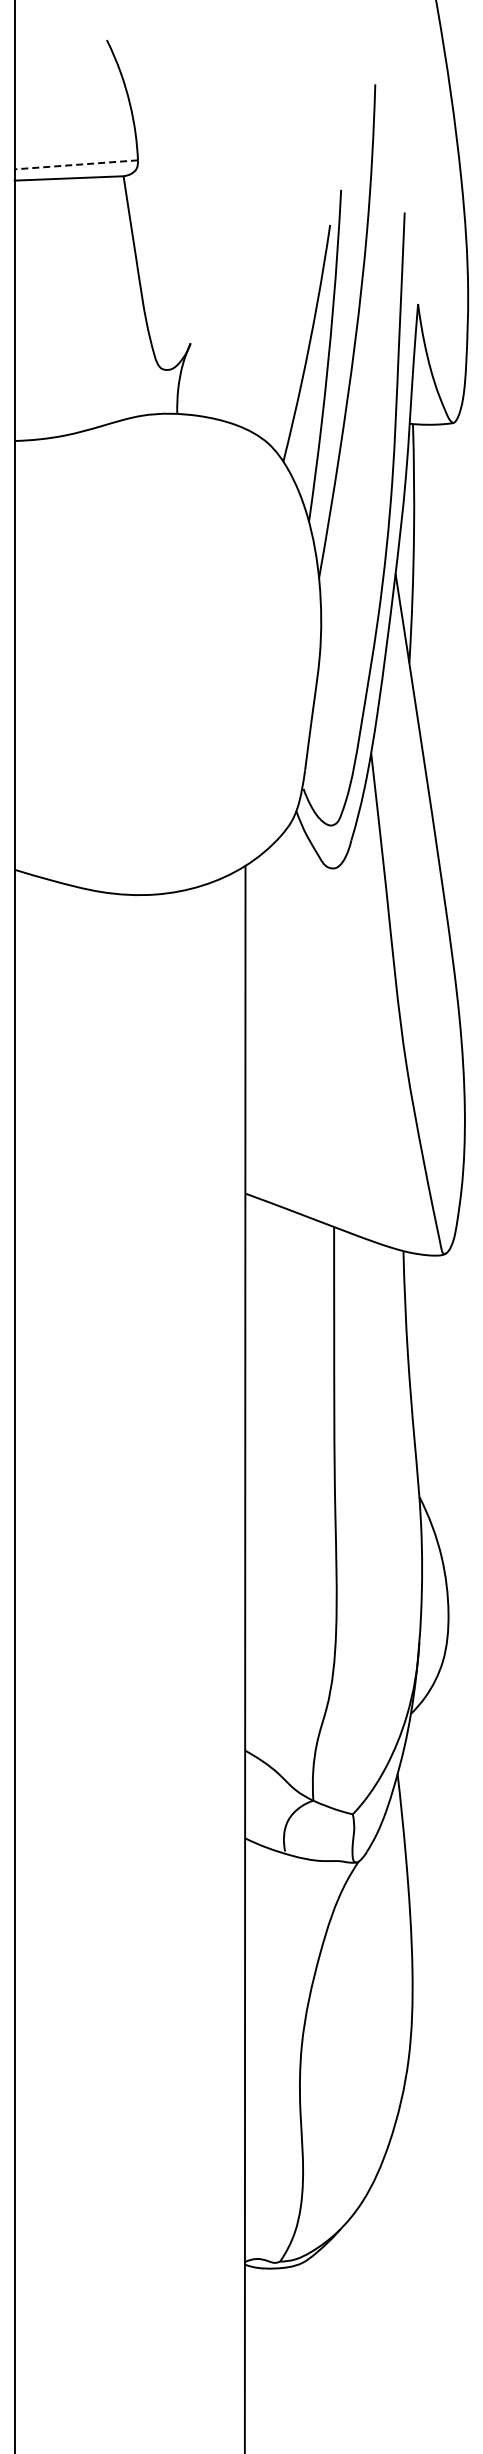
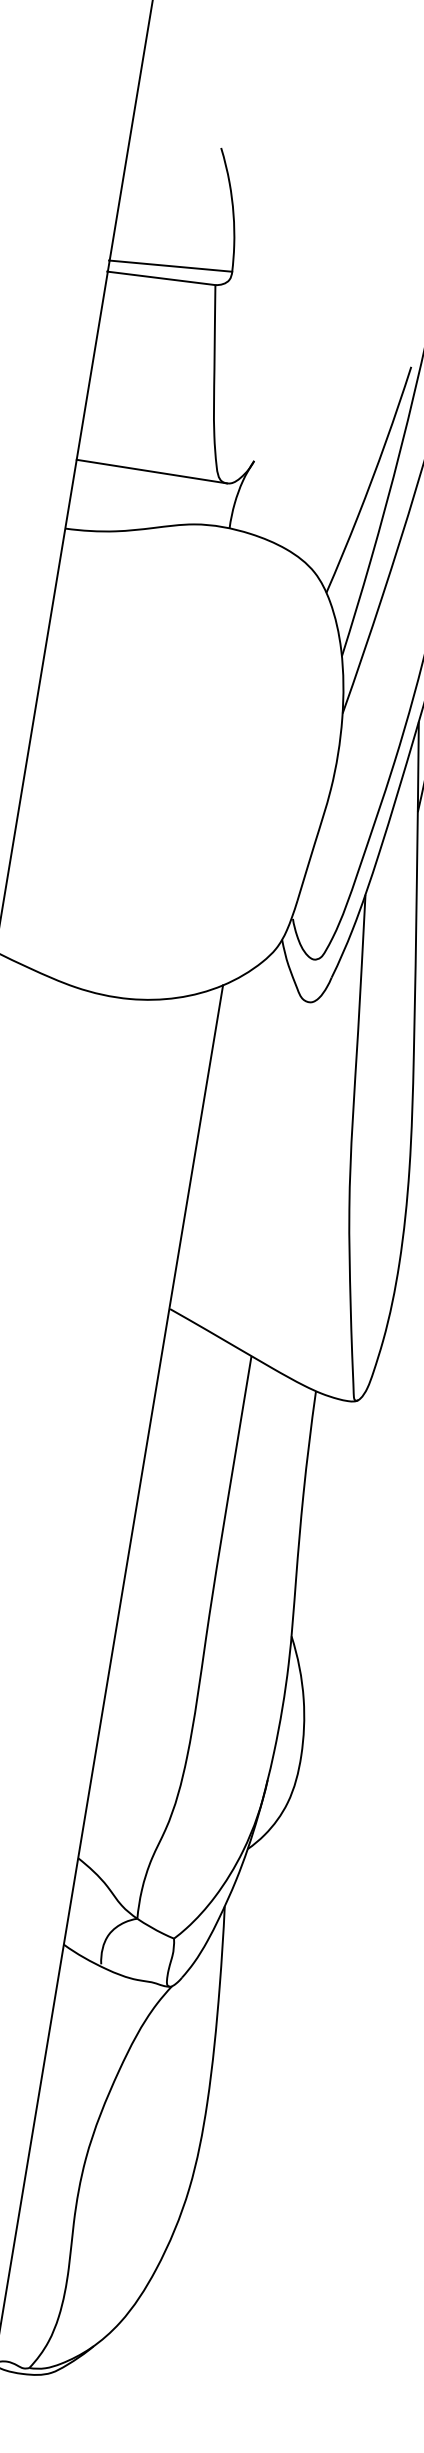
line: (76, 164) -> (170, 265), dashed -> solid
line: (91, 370) -> (152, 471), added

